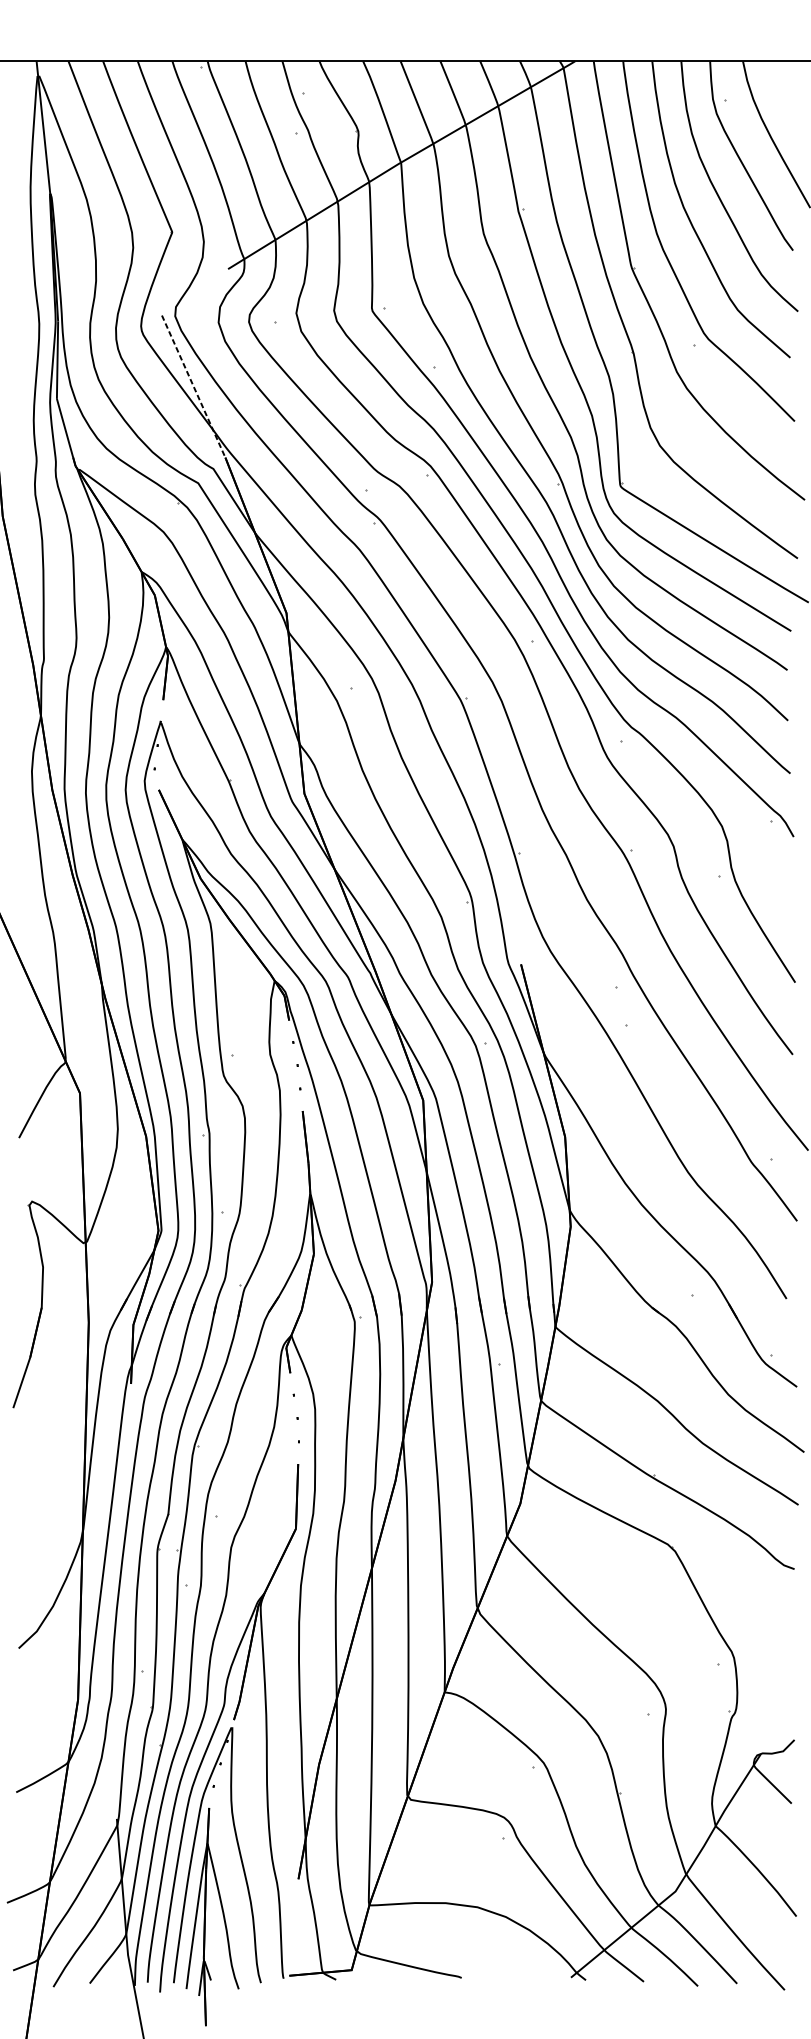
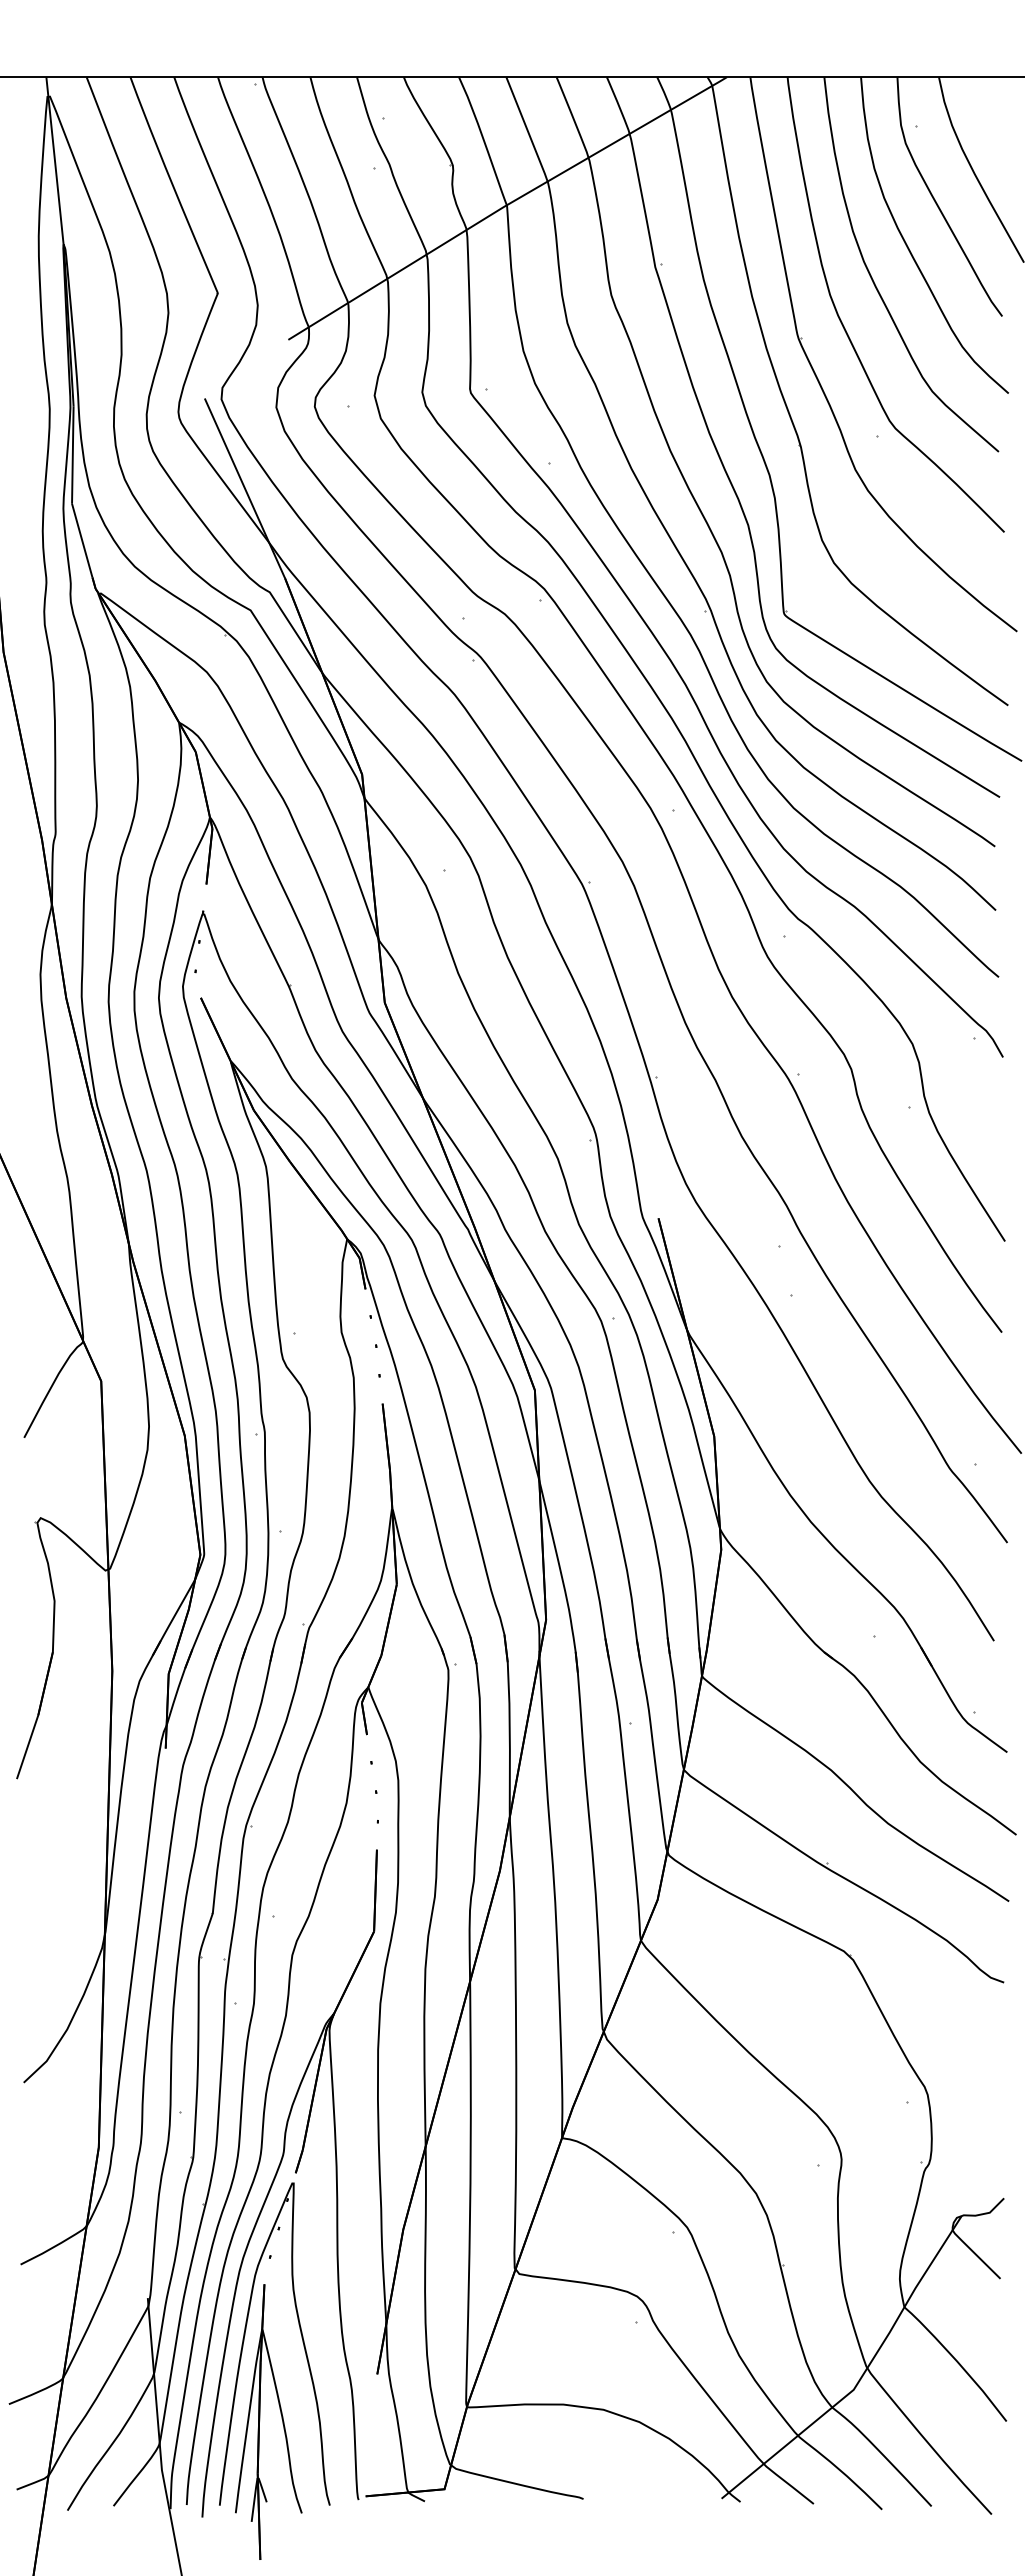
line: (194, 387) -> (245, 489), dashed -> solid

